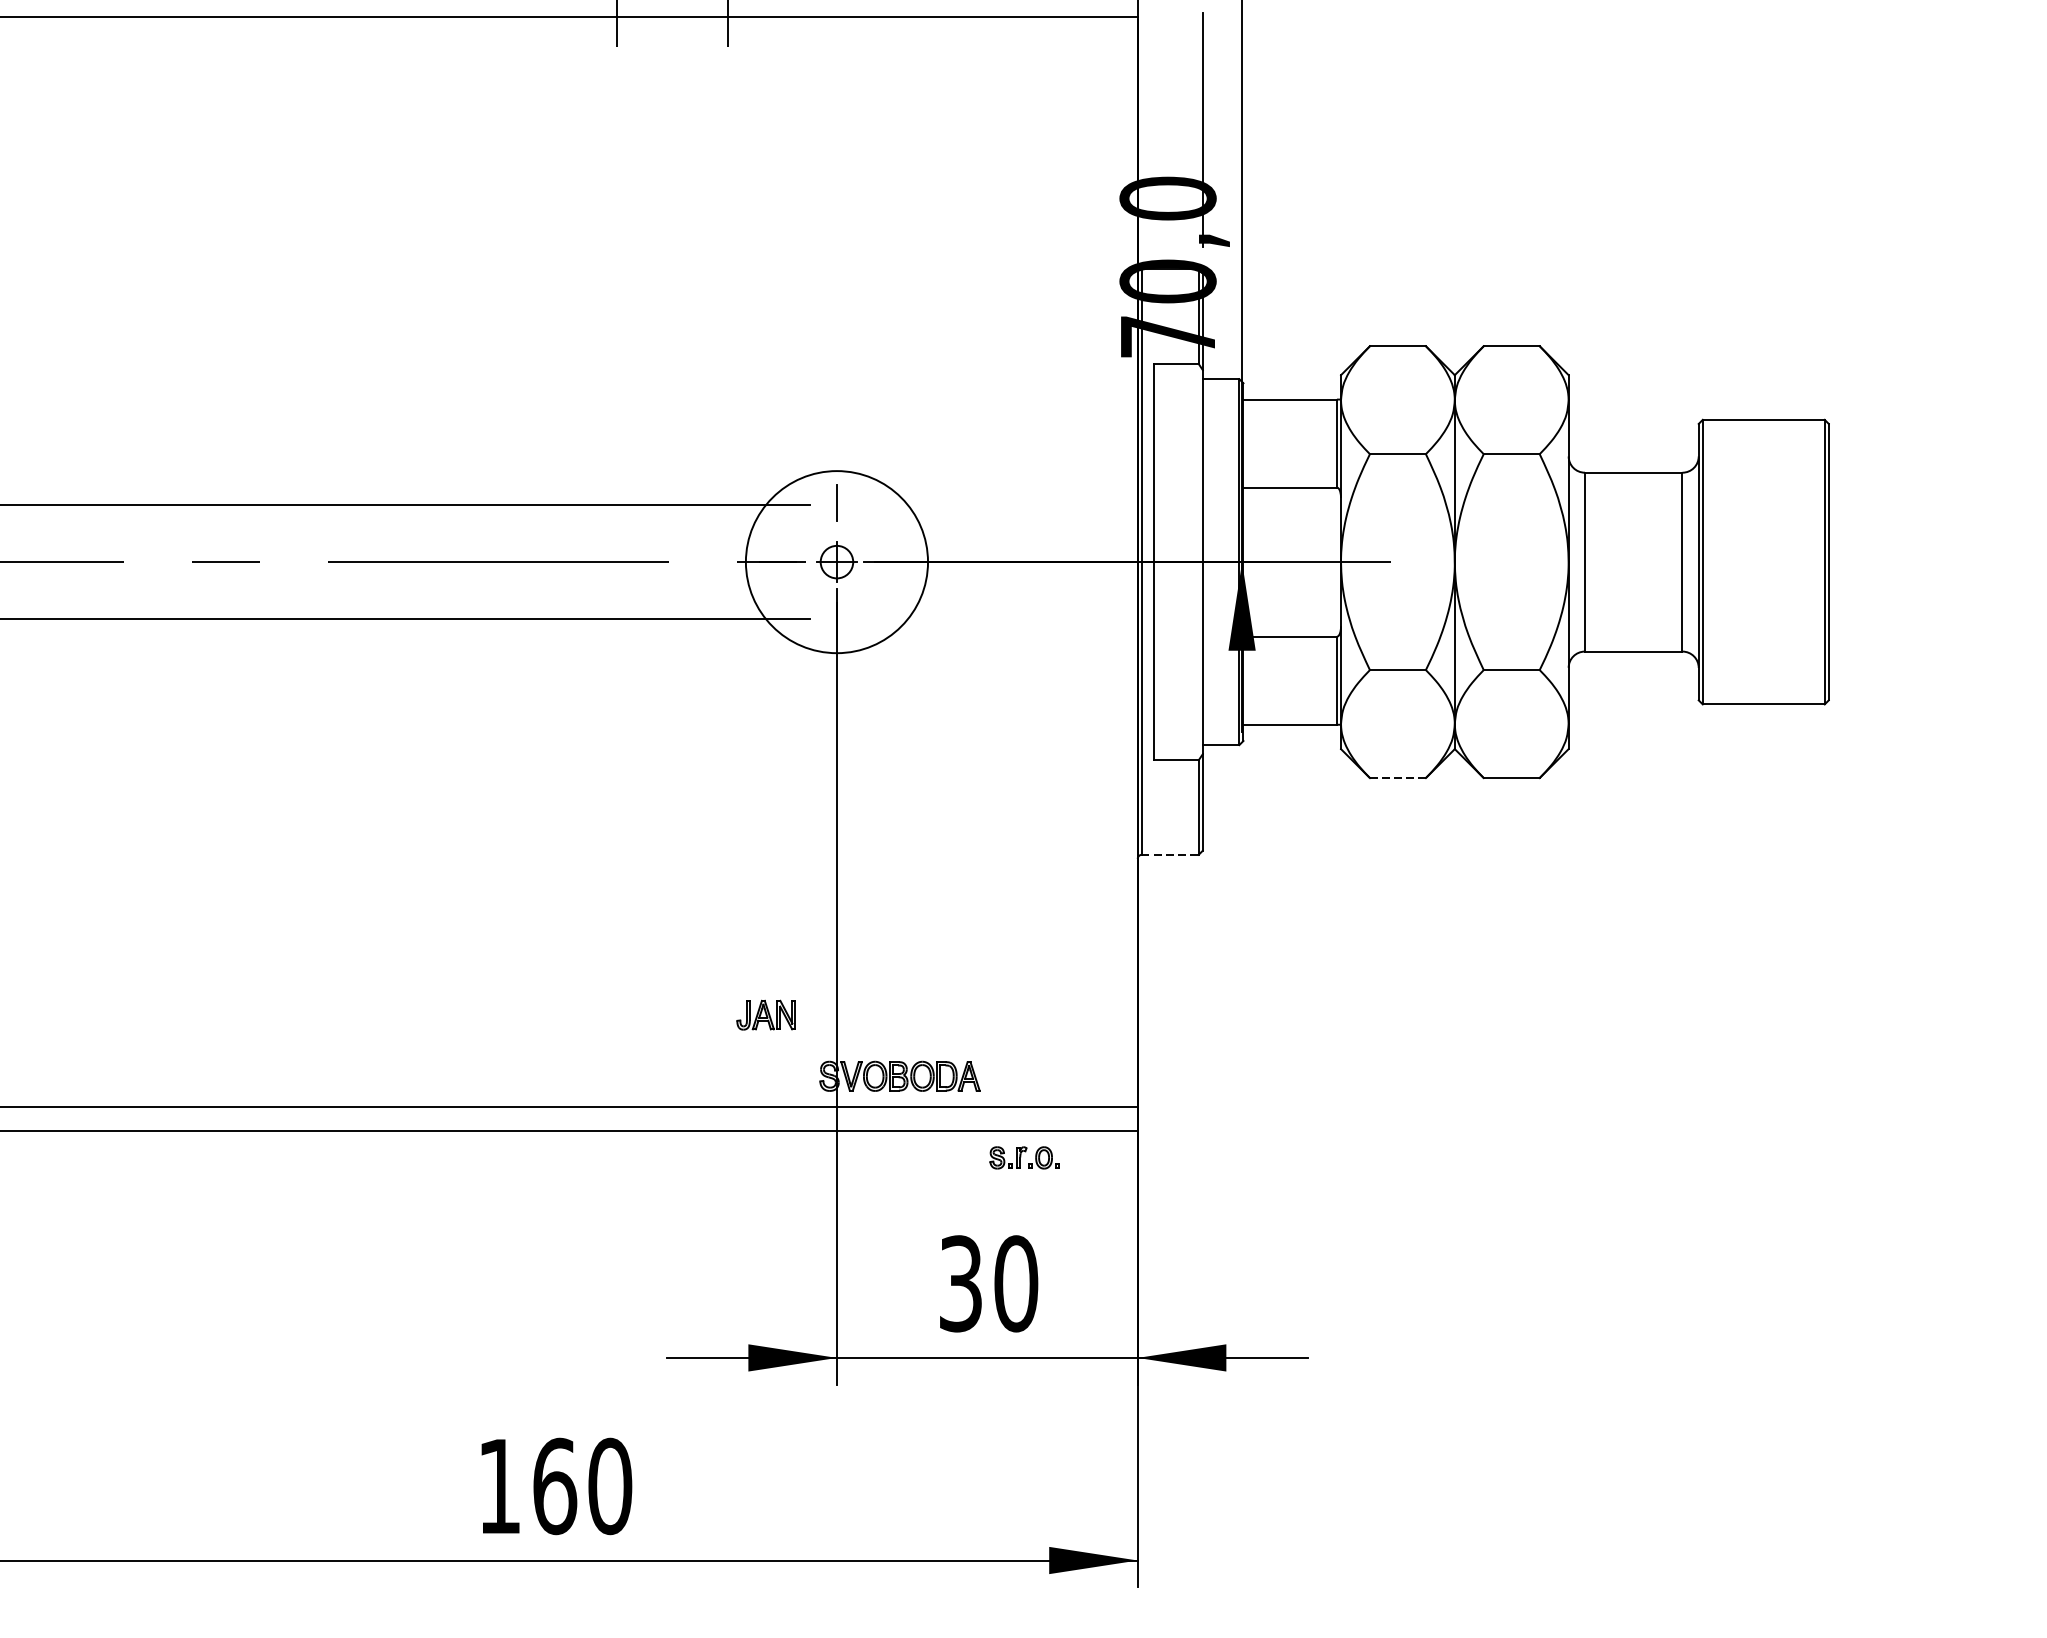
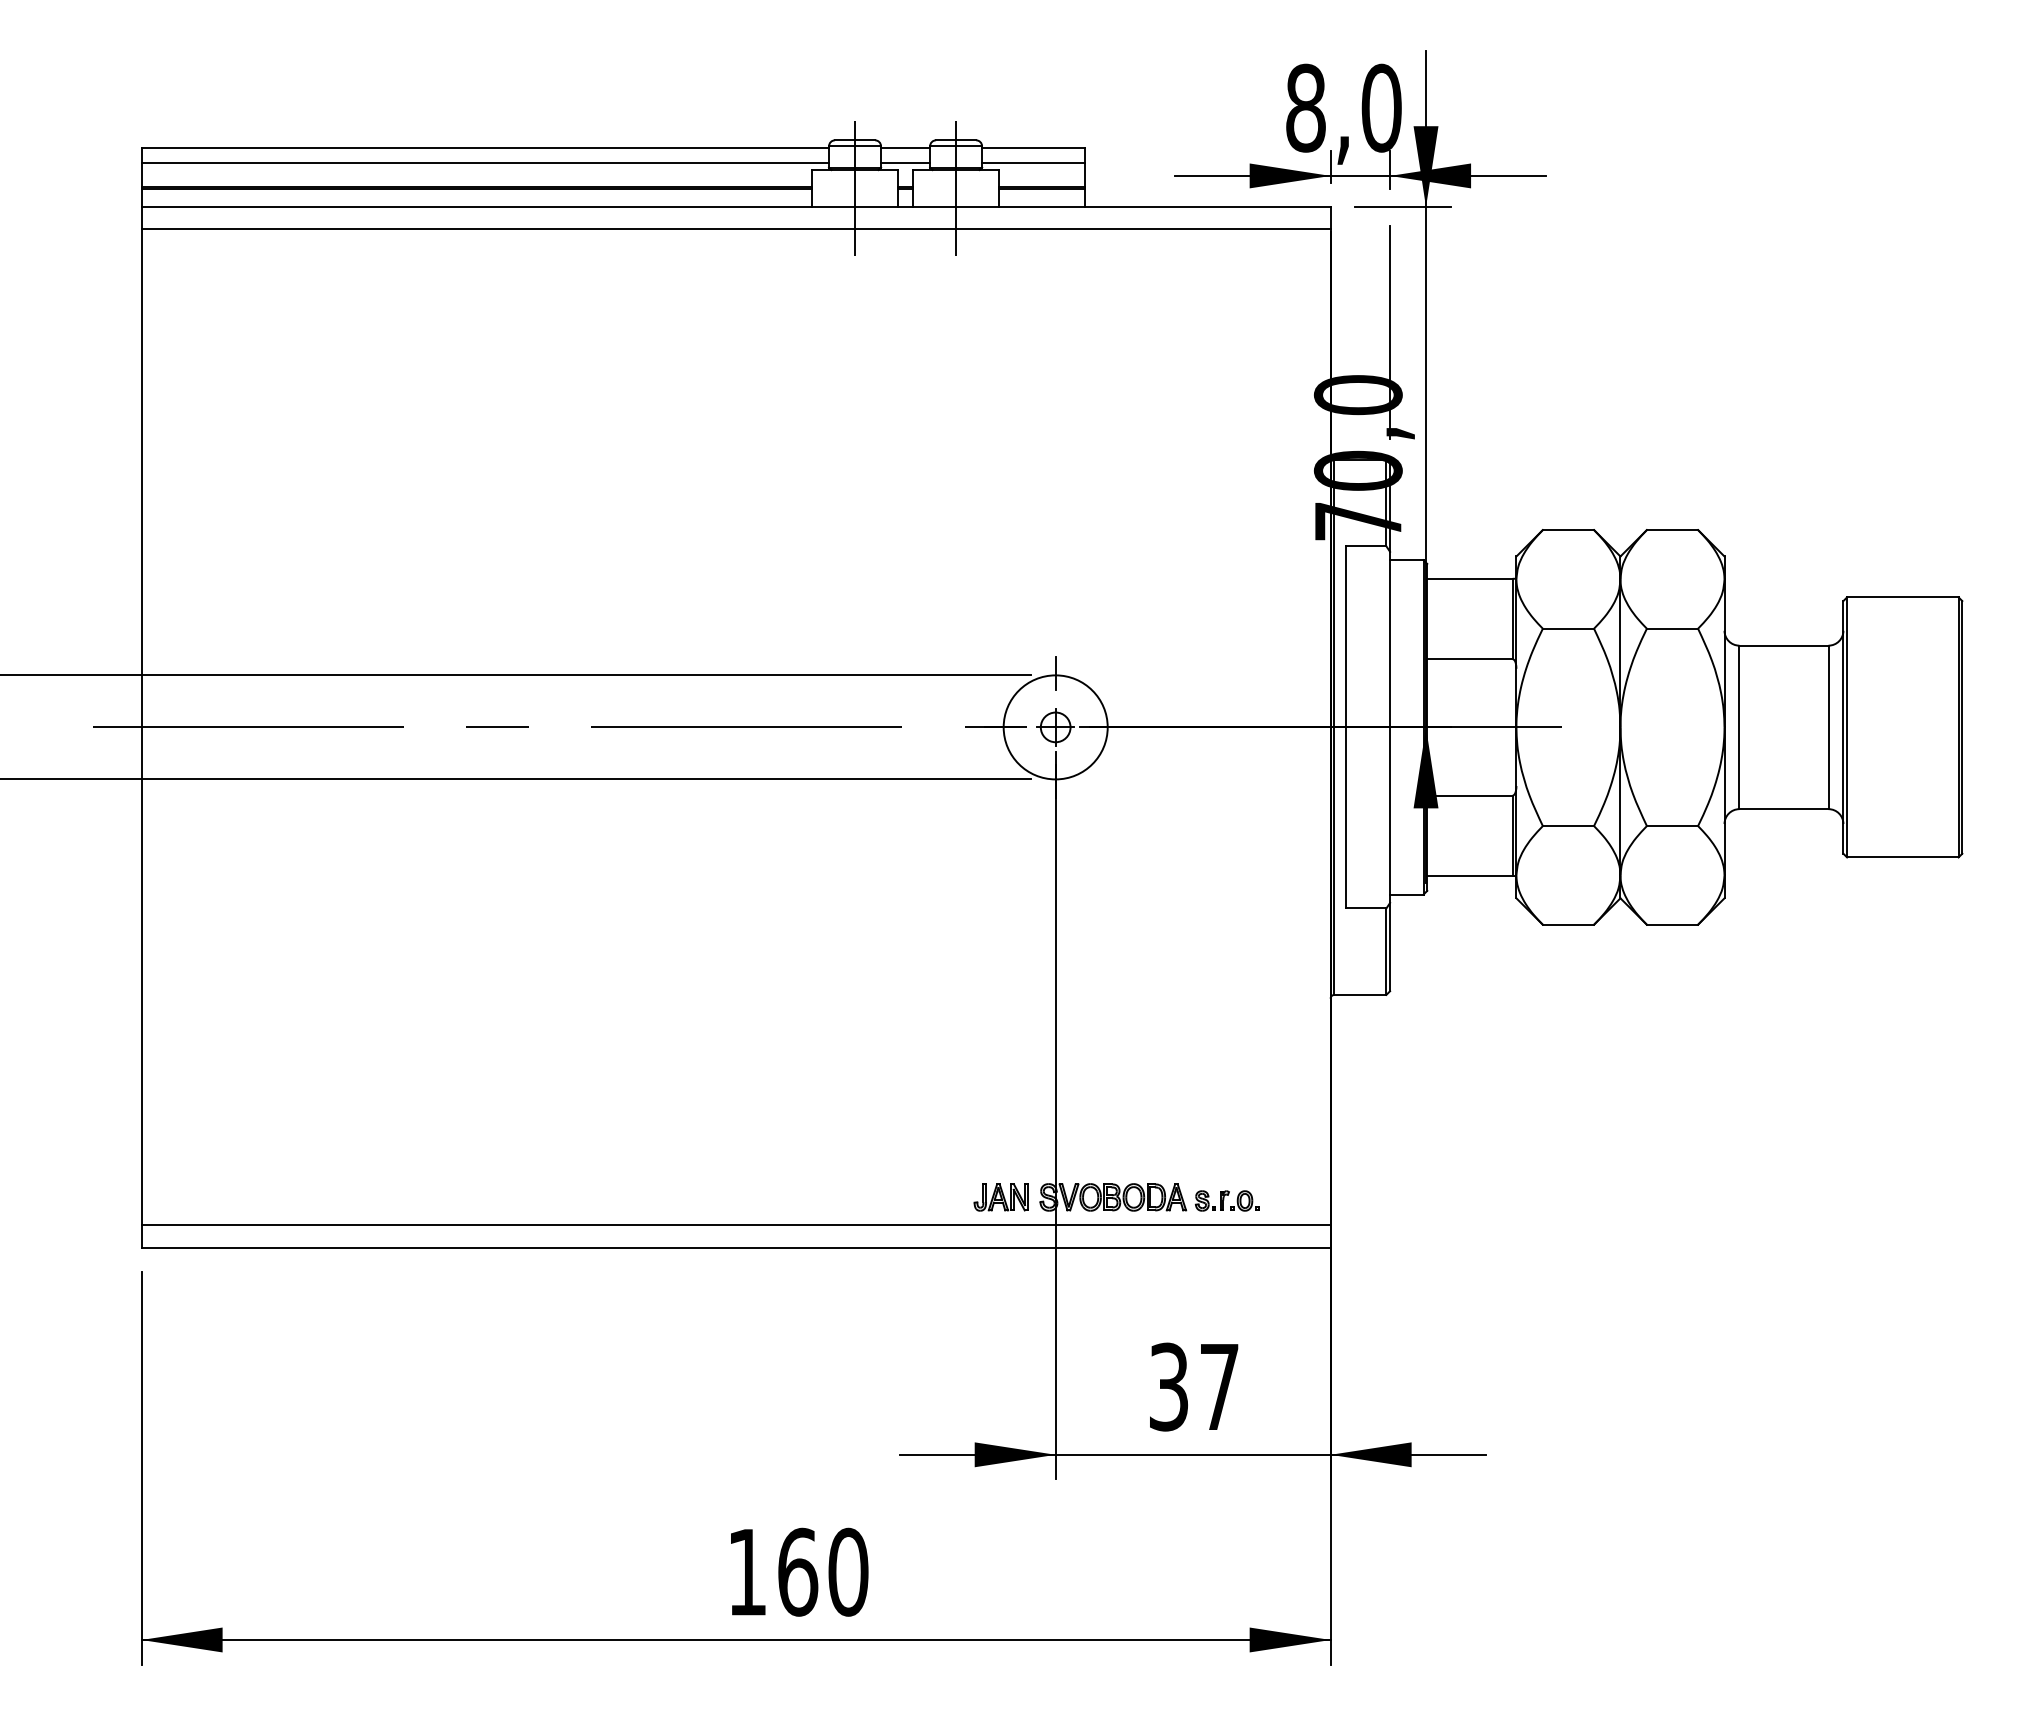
circle: (836, 562) -> (1055, 727), size x0.62
line: (1397, 777) -> (1568, 924), dashed -> solid
line: (1170, 854) -> (1360, 994), dashed -> solid
part: (765, 1015) -> (1000, 1197), moved
part: (1024, 1157) -> (1227, 1200), moved
text: (1016, 1283) -> (1219, 1386), 30 -> 37

